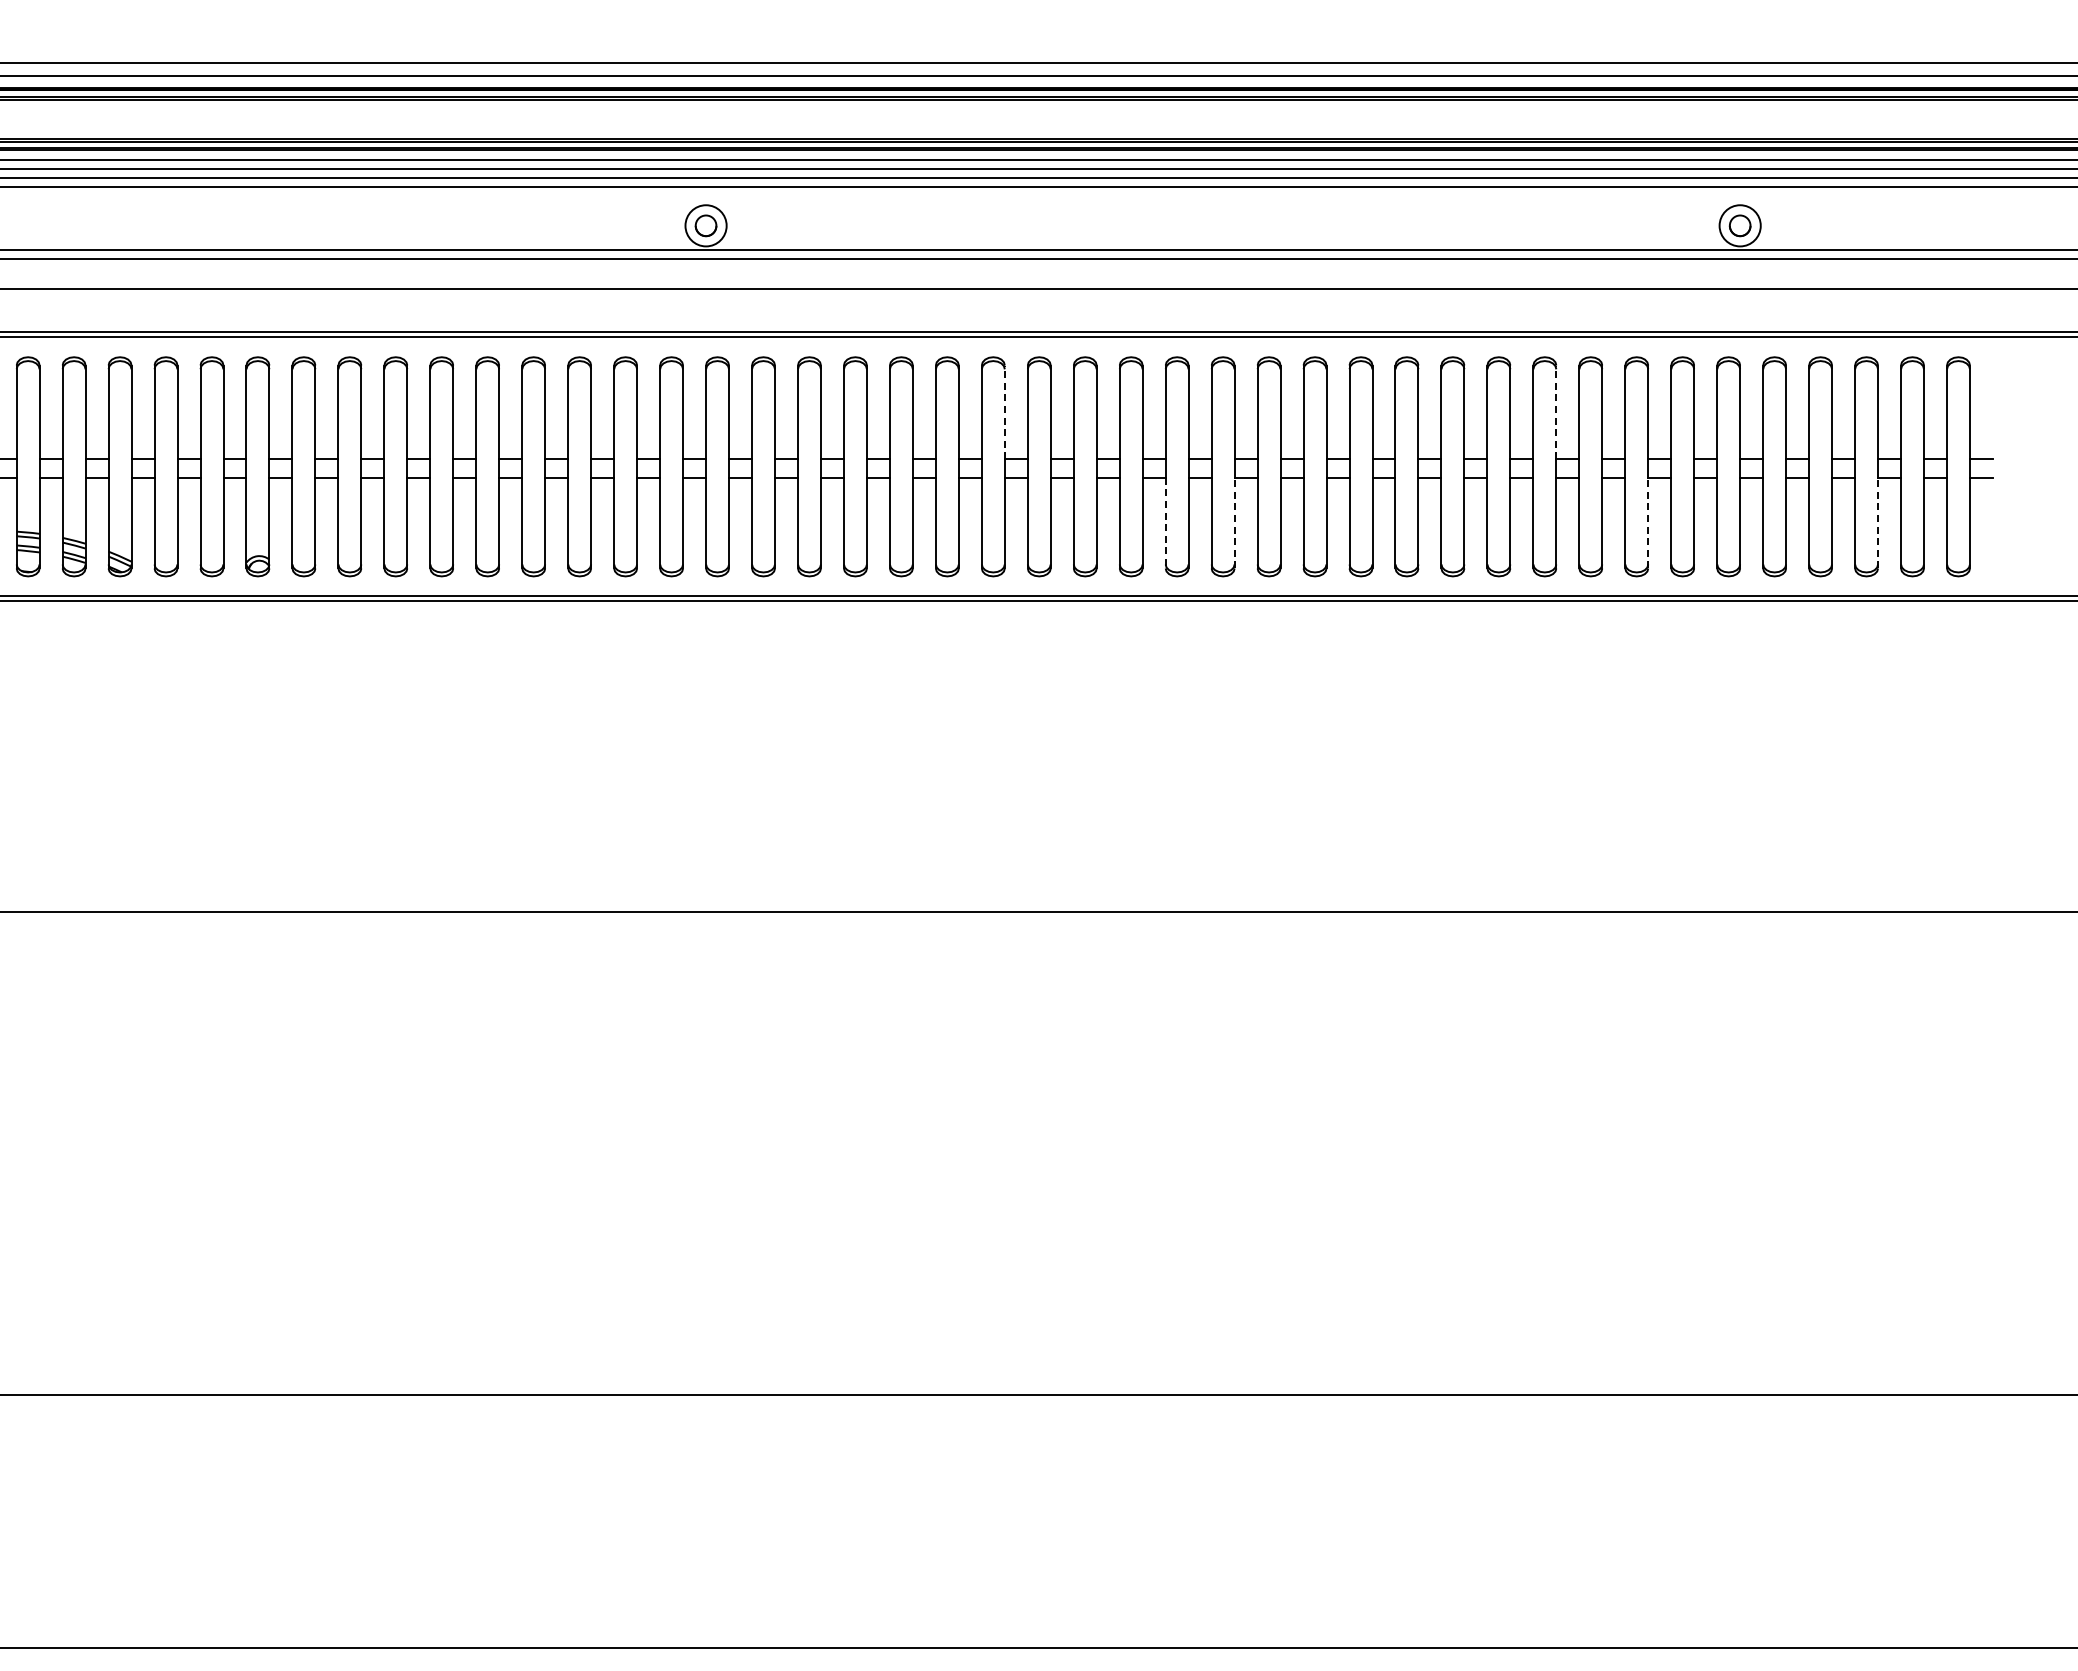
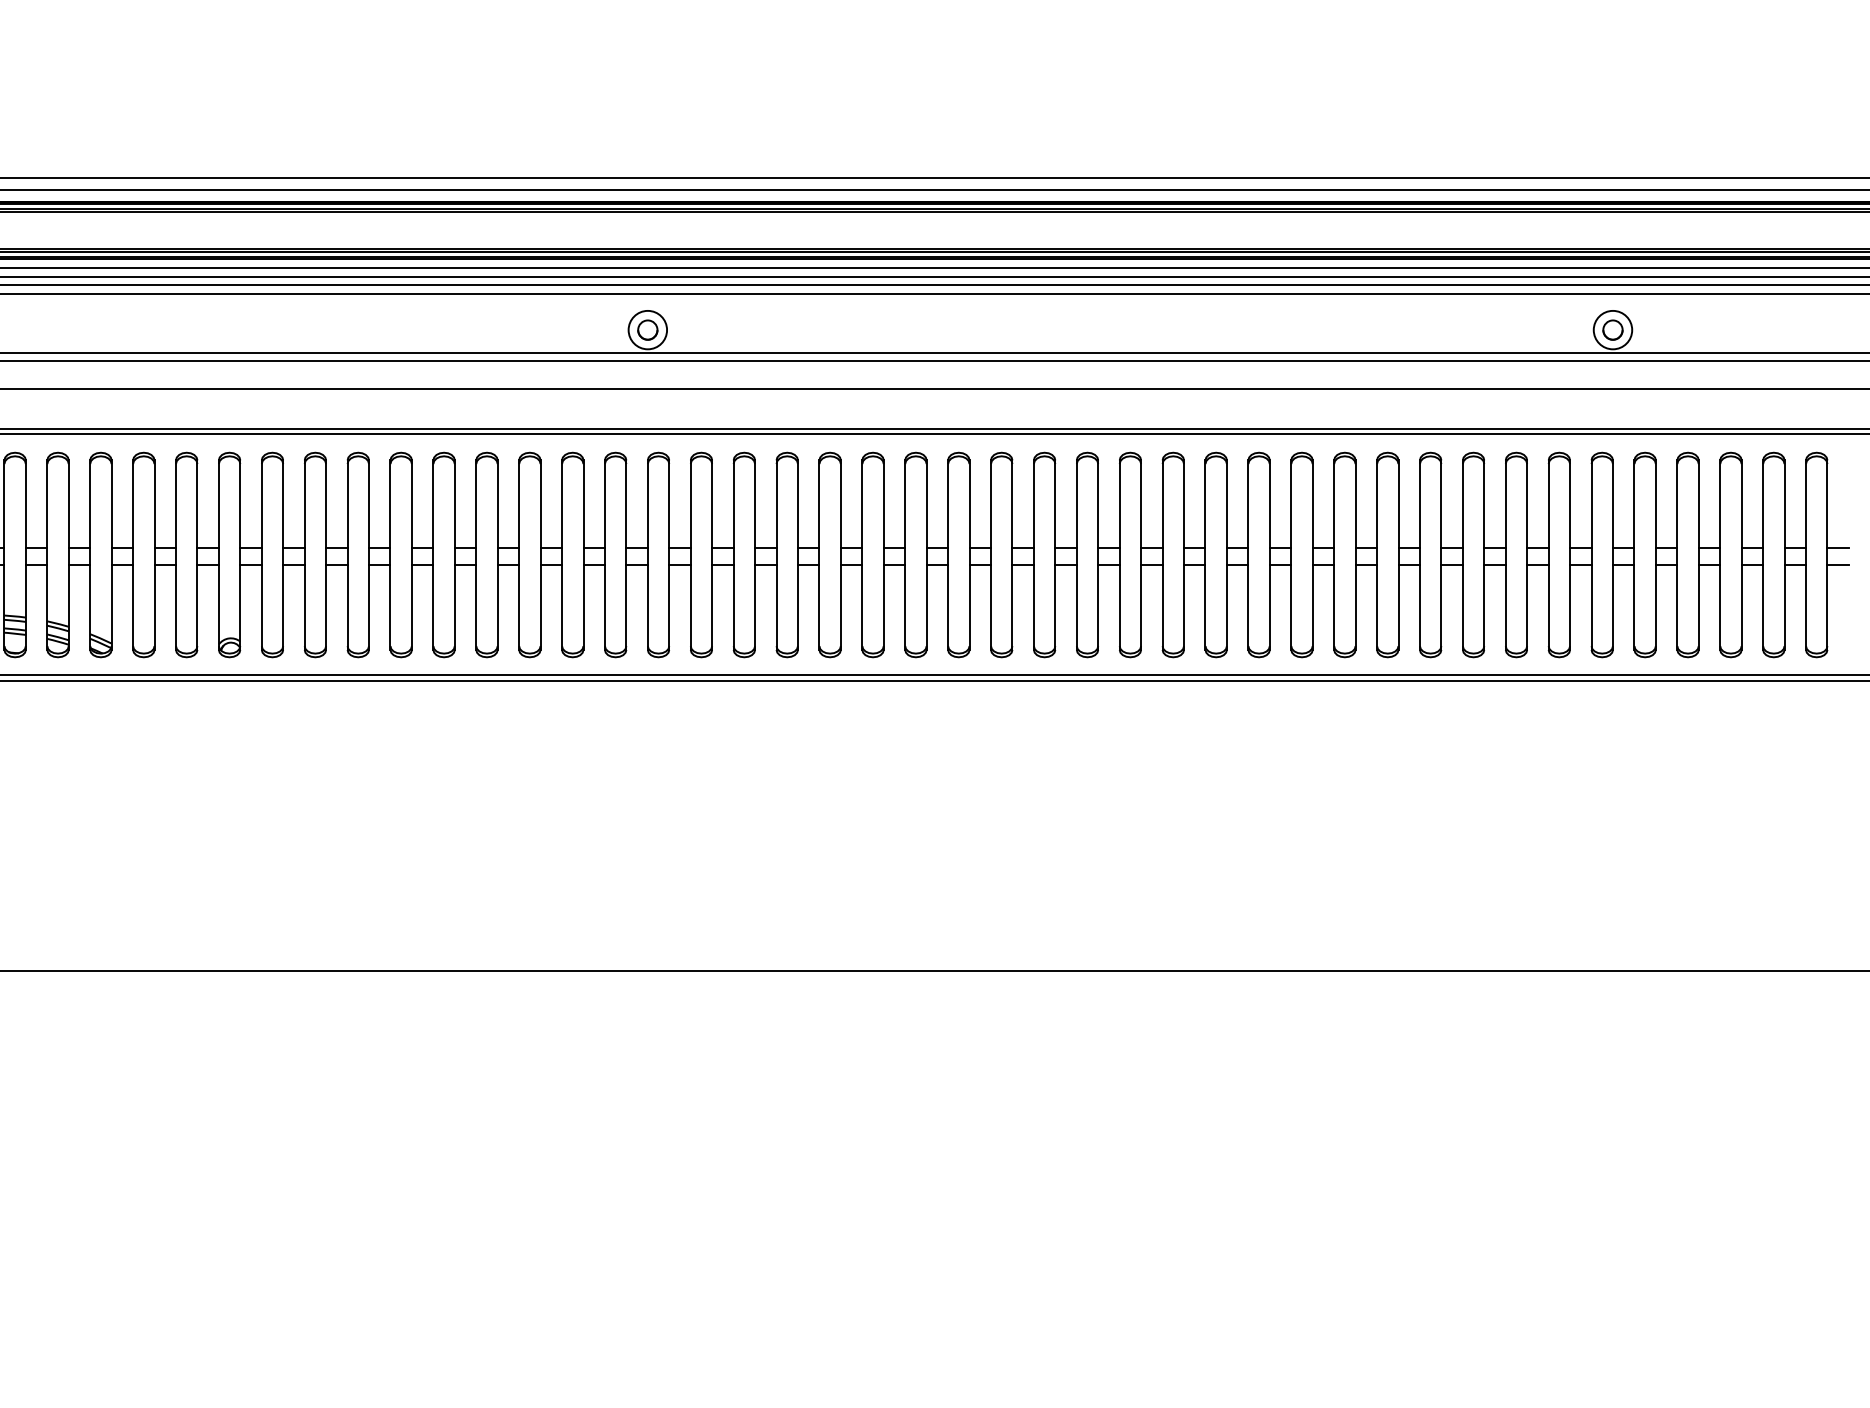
line: (1004, 412) -> (926, 504), dashed -> solid
line: (1556, 412) -> (1441, 504), dashed -> solid
line: (1234, 522) -> (1141, 606), dashed -> solid
line: (1648, 522) -> (1527, 606), dashed -> solid
line: (1878, 522) -> (1742, 606), dashed -> solid
line: (1165, 523) -> (1076, 607), dashed -> solid

